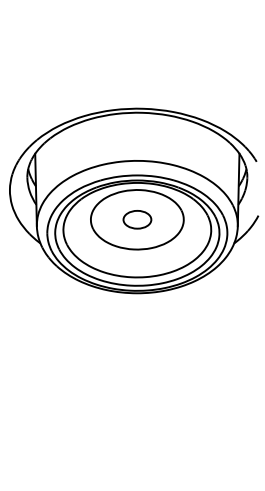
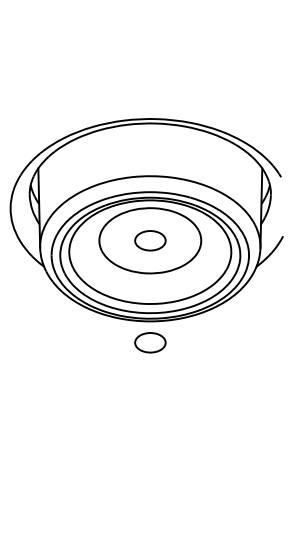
part: (137, 312) -> (150, 342), added

